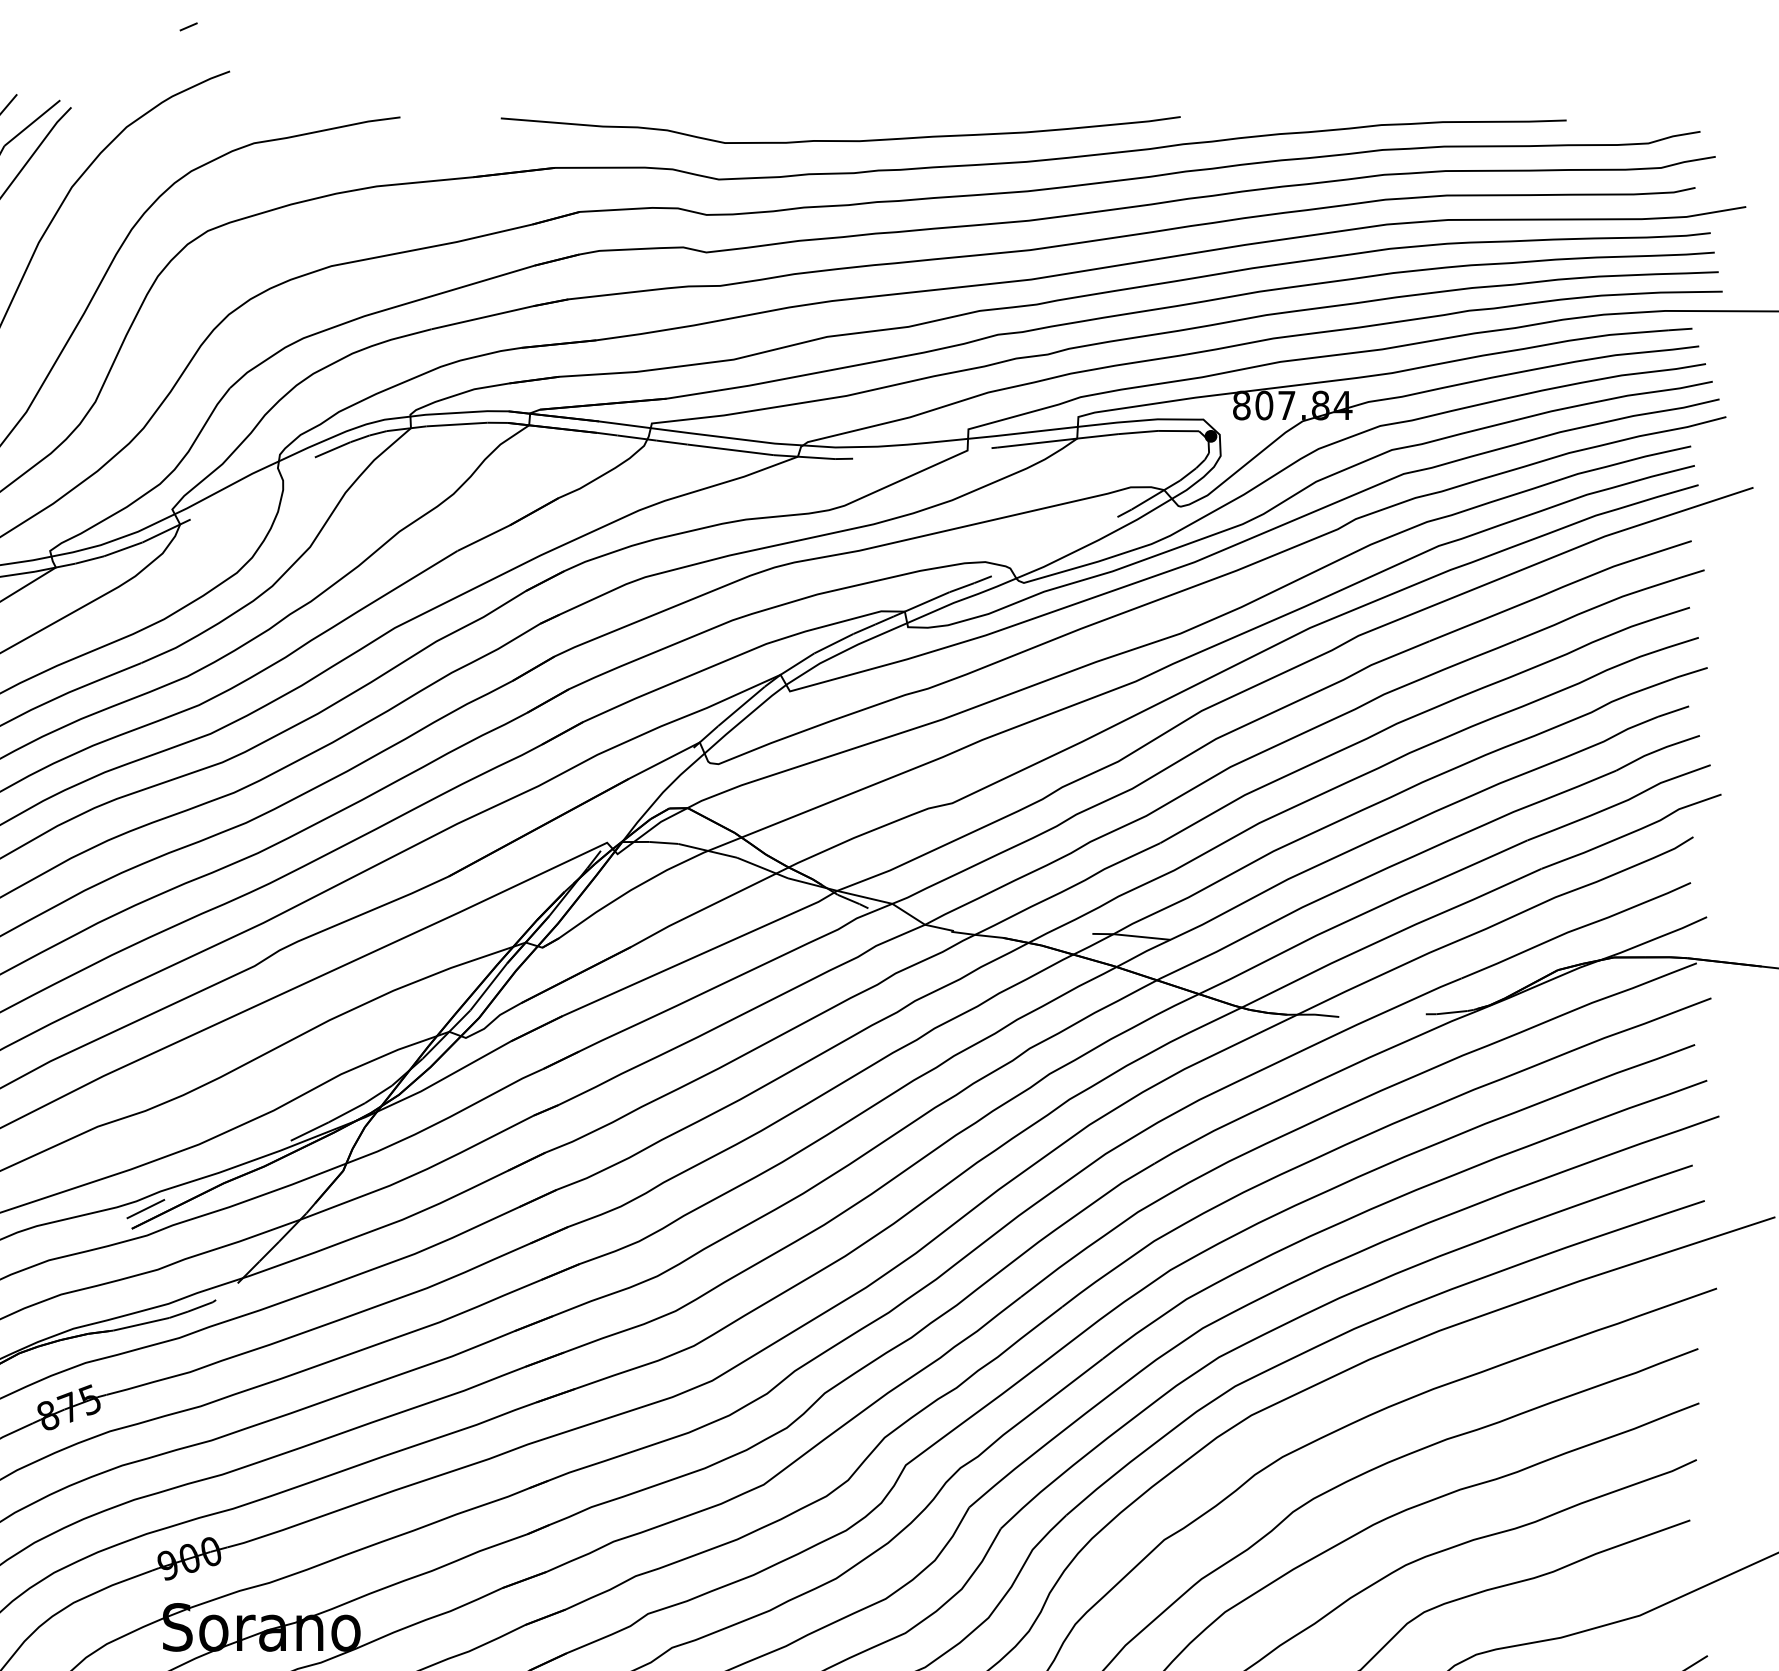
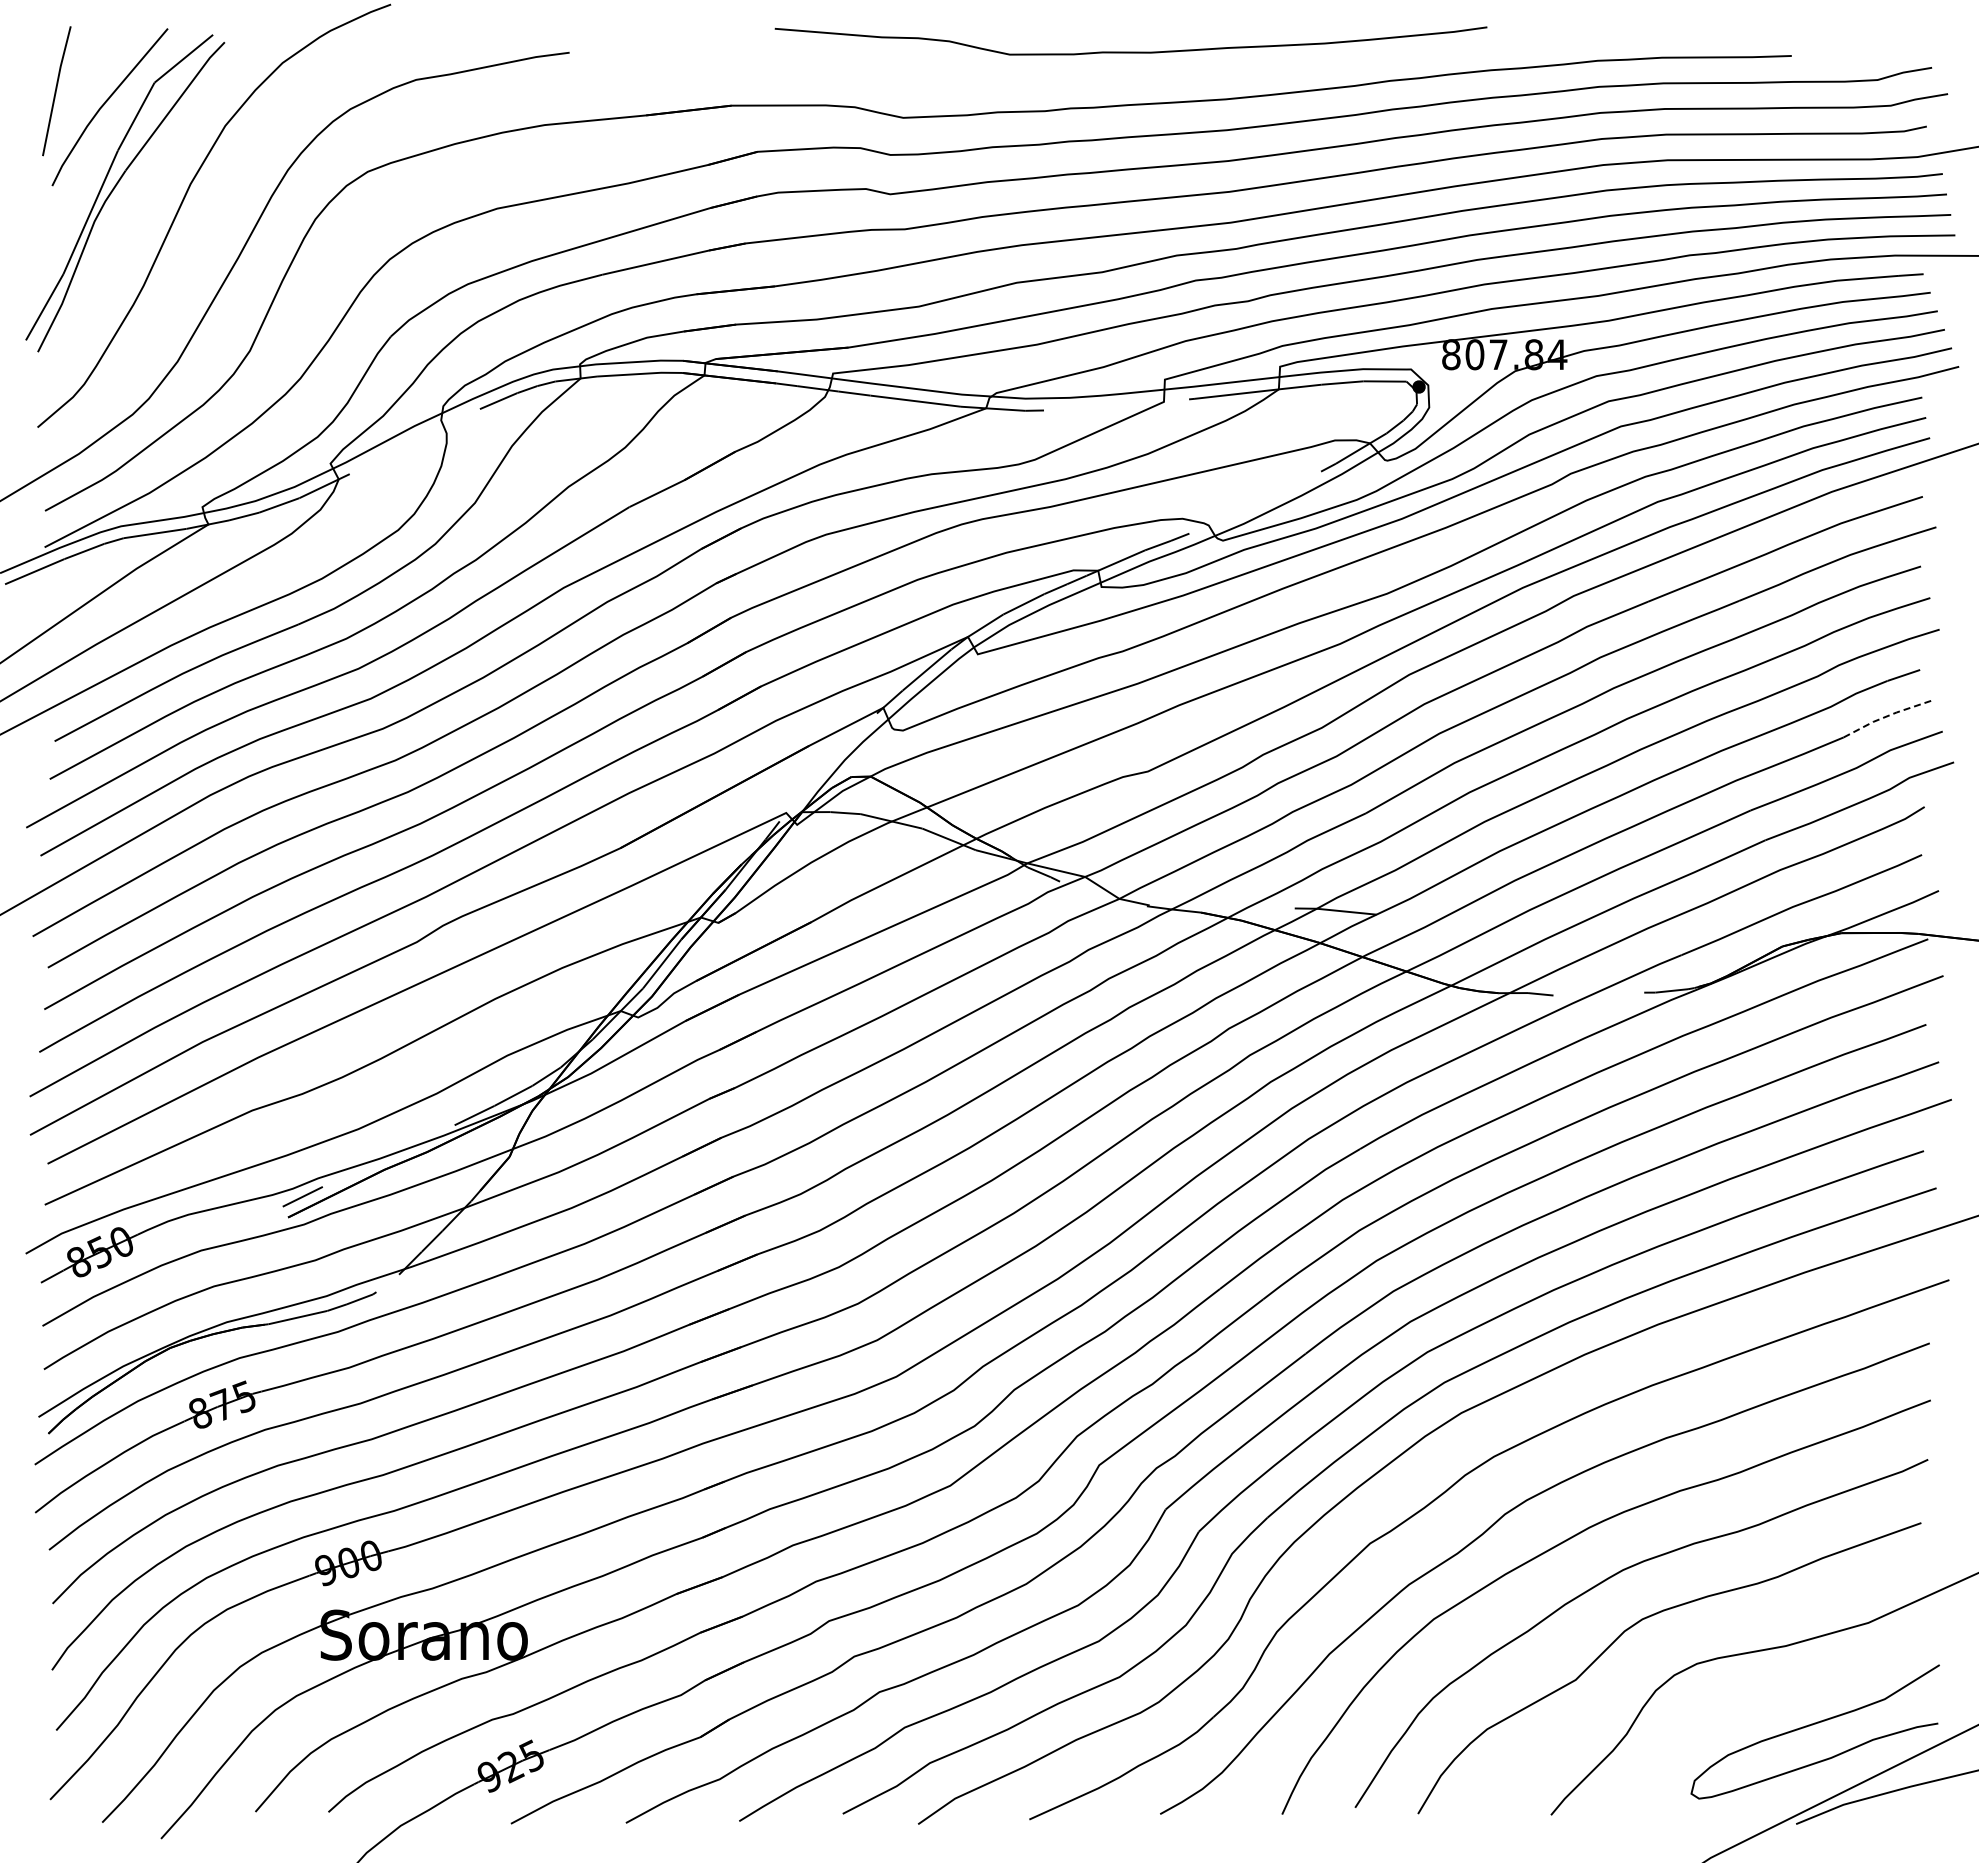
curve: (840, 140) -> (1130, 51), moved
line: (1657, 750) -> (1886, 716), solid -> dashed

